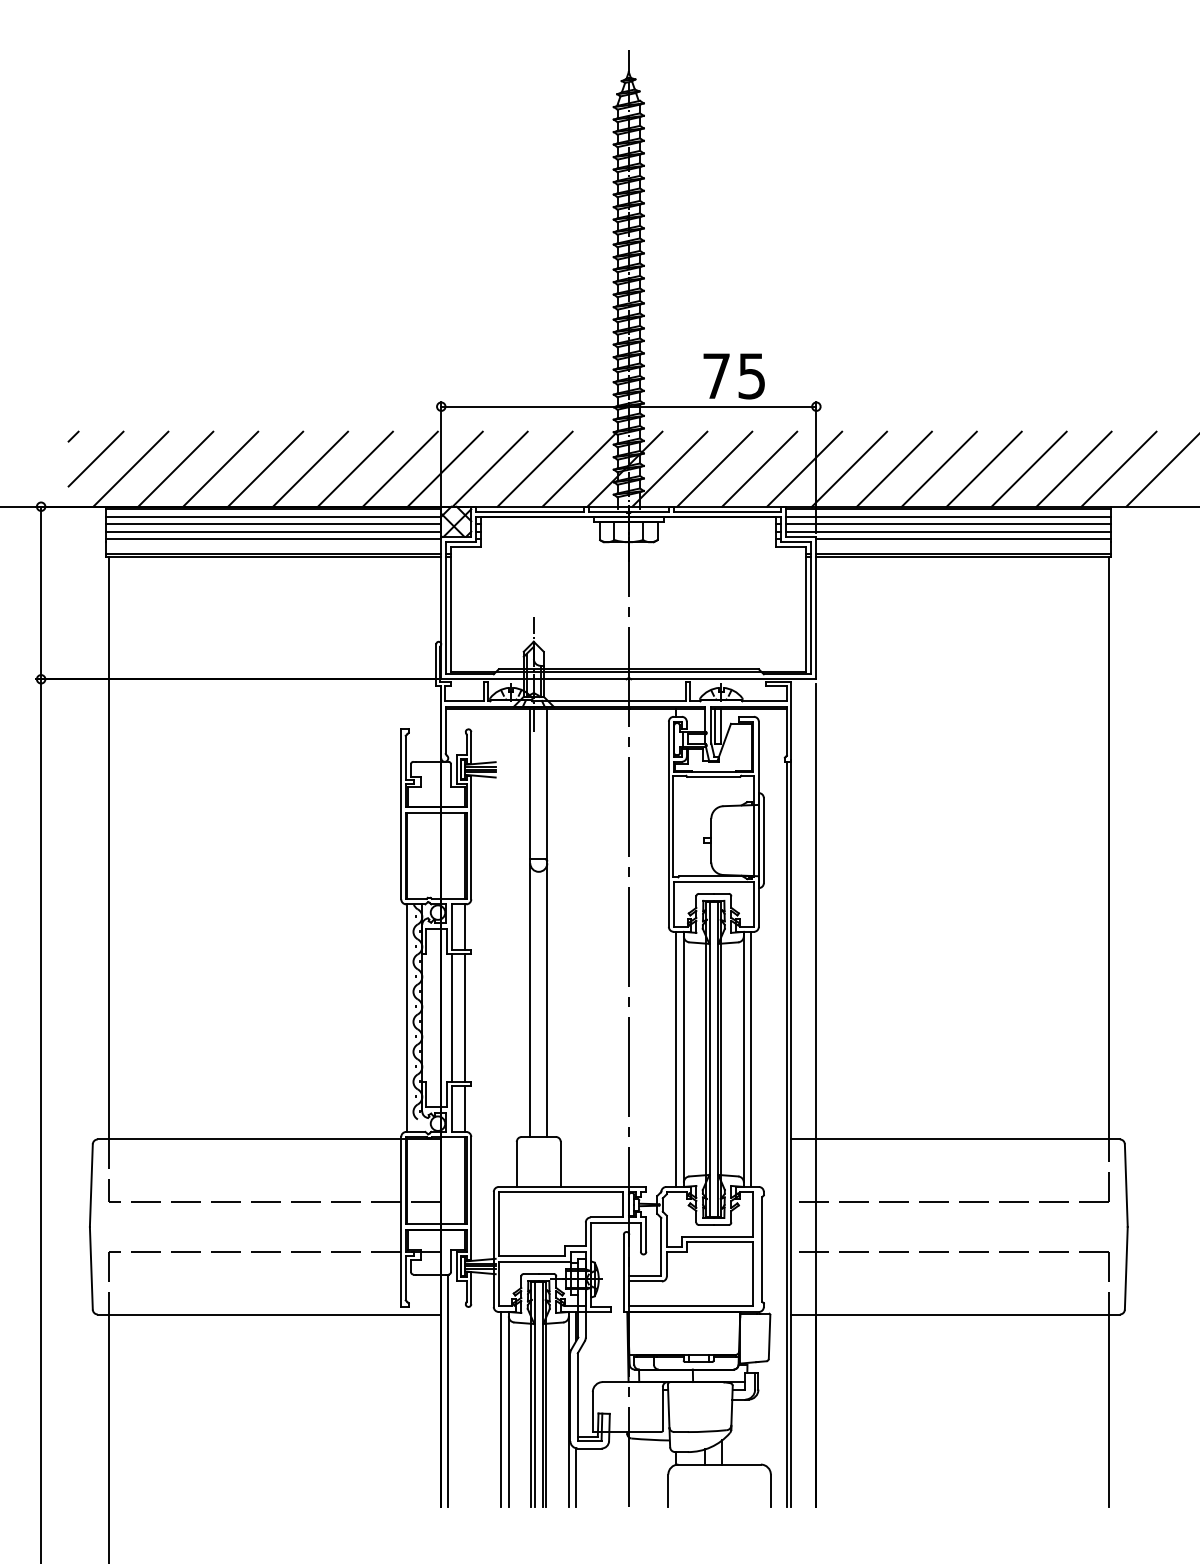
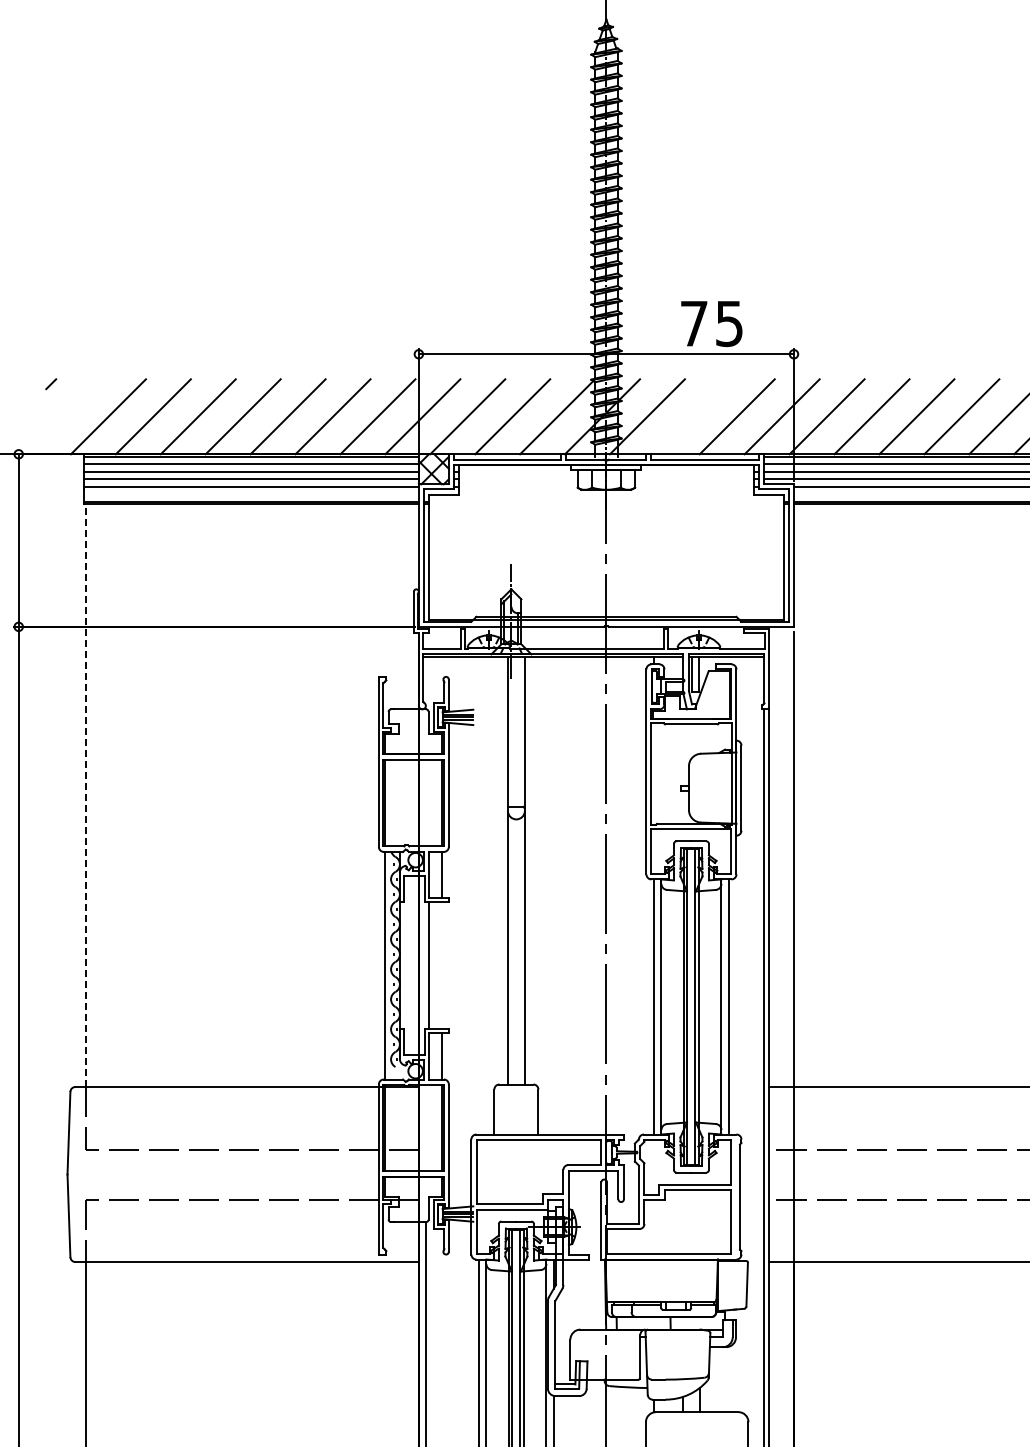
line: (95, 458) -> (73, 406), removed
line: (714, 468) -> (692, 416), removed
line: (108, 847) -> (86, 795), solid -> dashed
line: (464, 1017) -> (442, 965), removed

